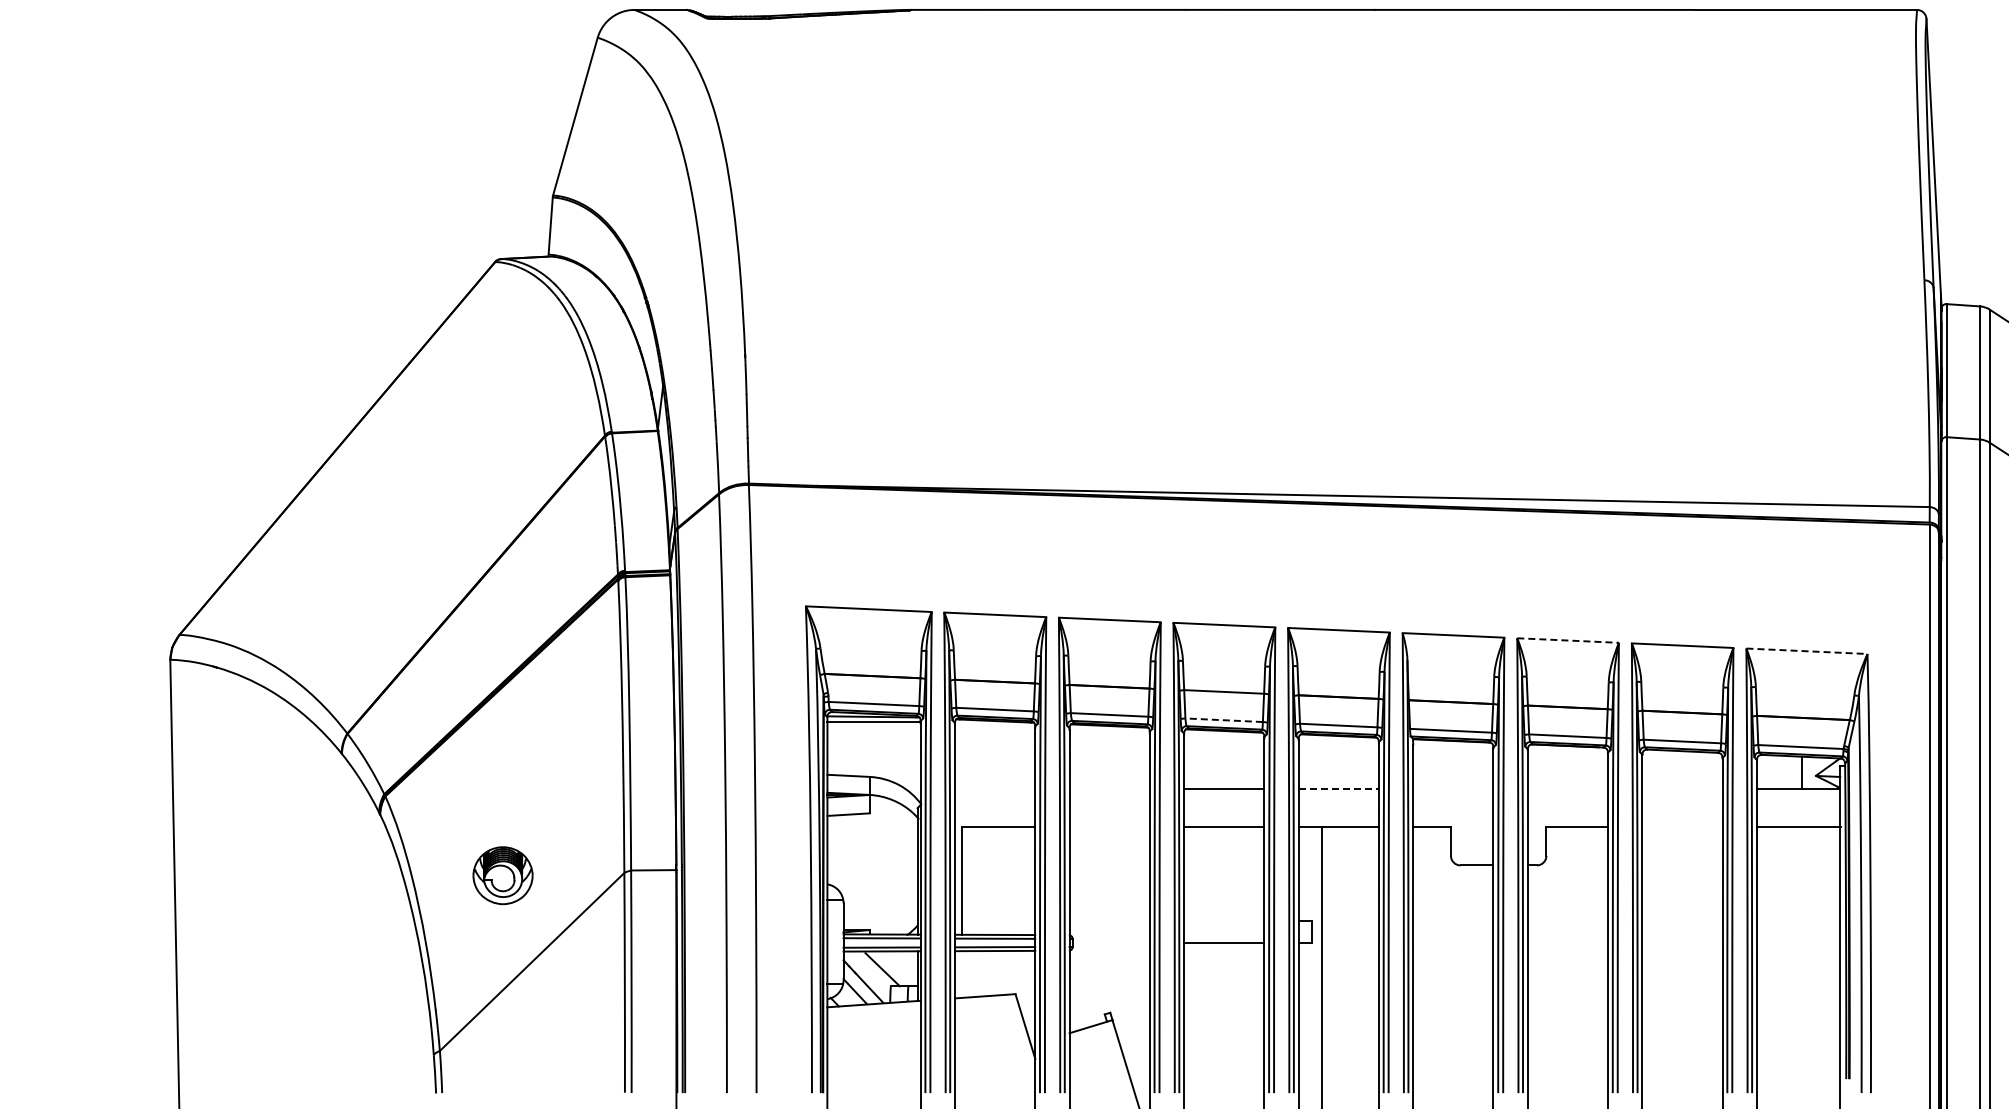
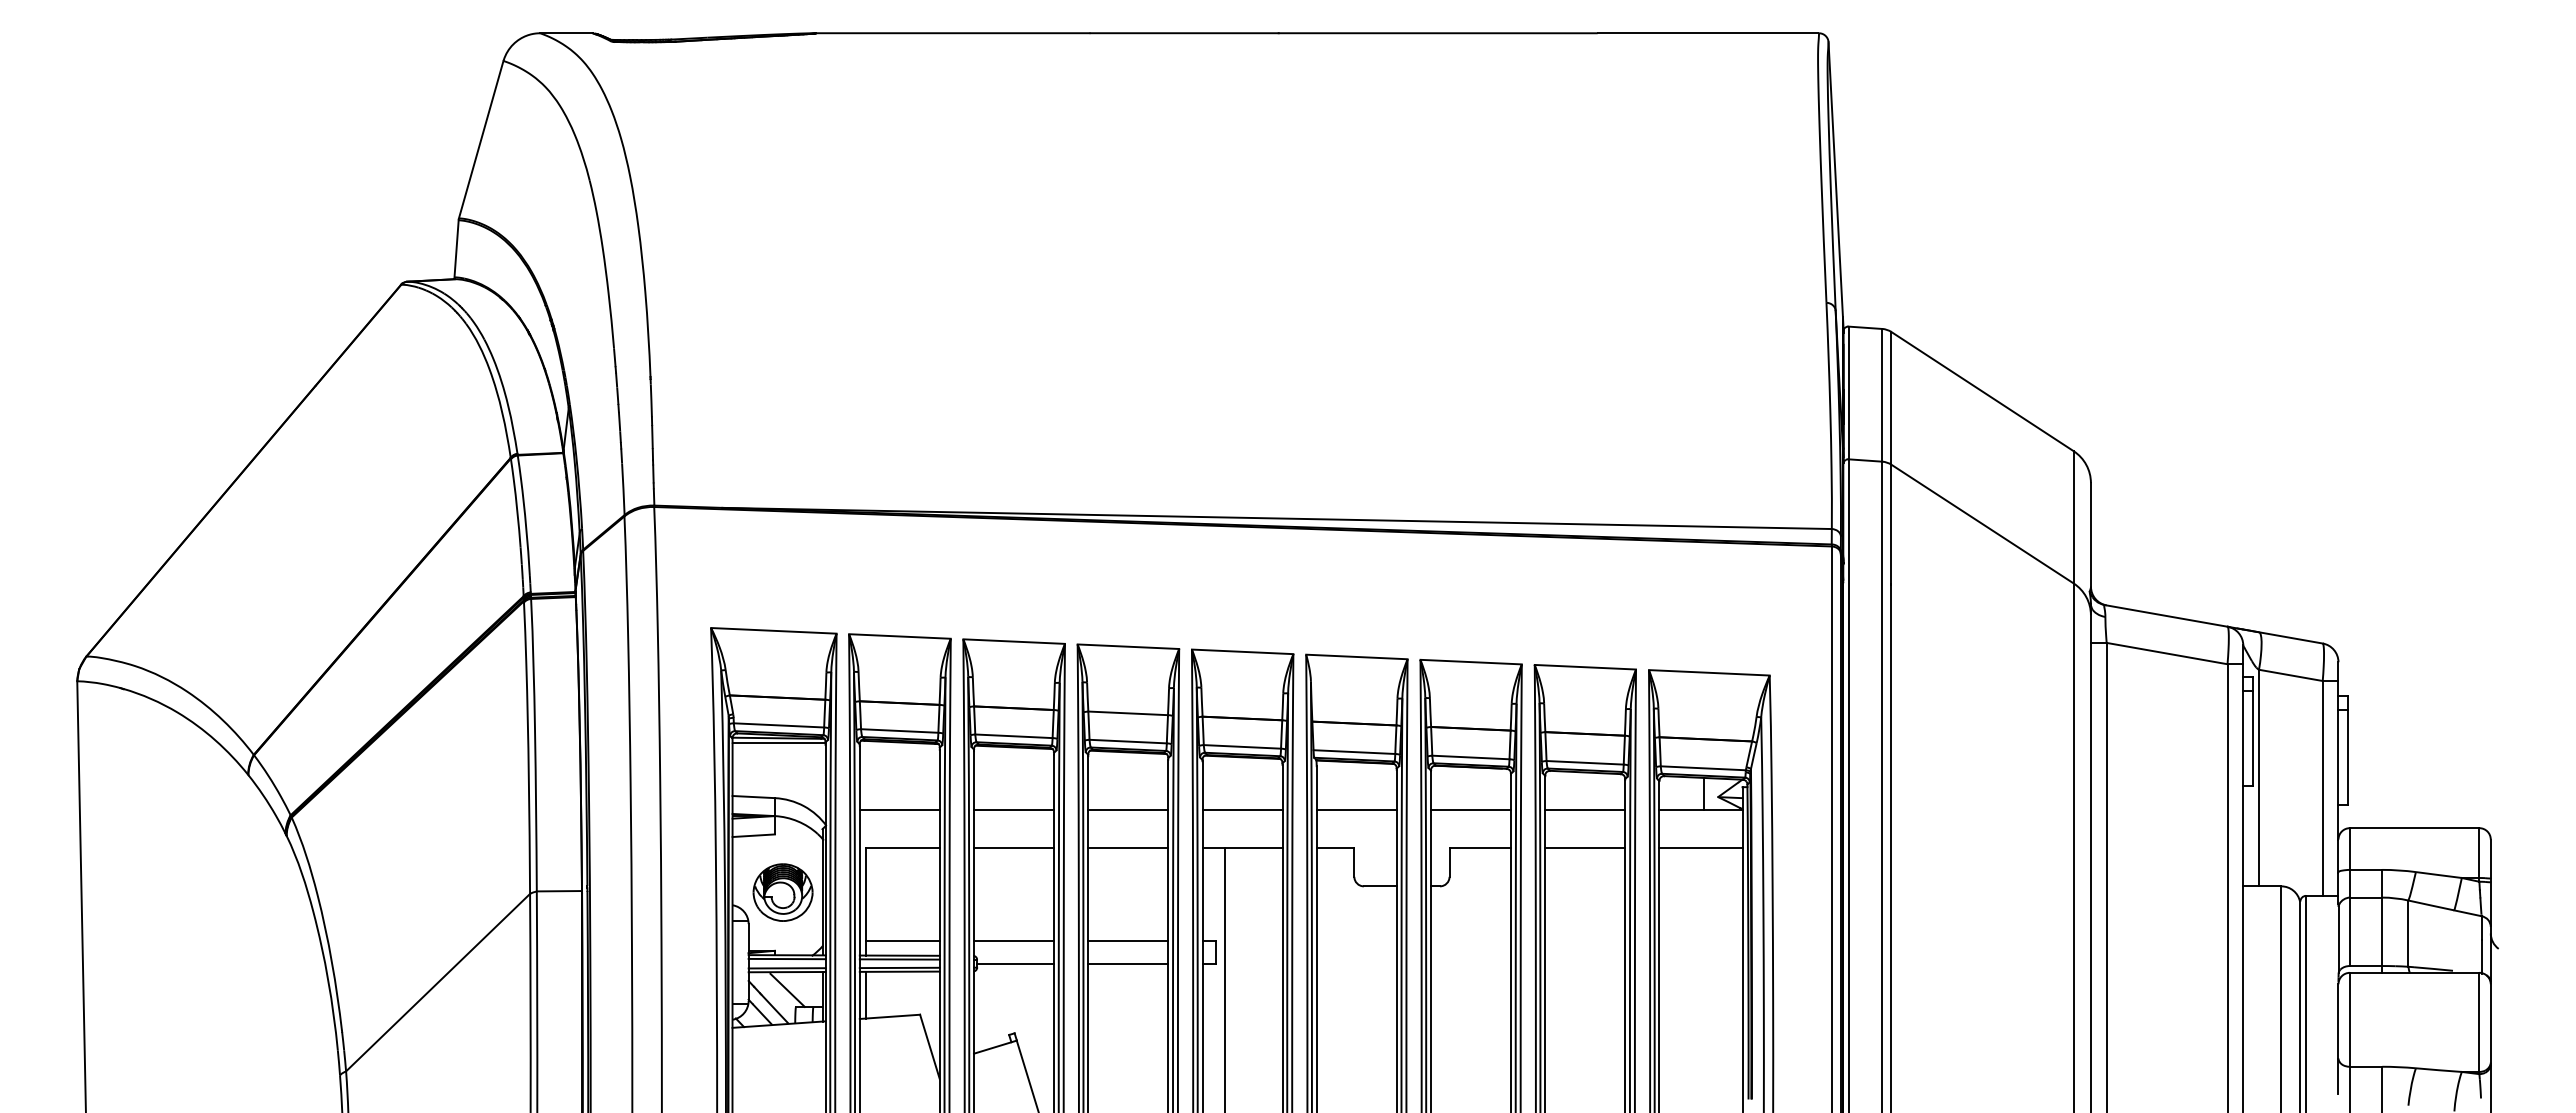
line: (1568, 640) -> (1471, 662), dashed -> solid
line: (1807, 650) -> (1709, 672), dashed -> solid
line: (1224, 720) -> (1128, 741), dashed -> solid
line: (994, 789) -> (899, 810), added
line: (1110, 789) -> (1014, 810), added
line: (1338, 789) -> (1242, 810), dashed -> solid
line: (1453, 789) -> (1356, 810), added
line: (1567, 789) -> (1470, 810), added
line: (1682, 789) -> (1585, 810), added
line: (1110, 827) -> (1014, 848), added
line: (1682, 827) -> (1585, 848), added
part: (502, 875) -> (782, 892), moved
line: (997, 920) -> (902, 941), added
line: (1110, 920) -> (1014, 941), added
line: (1224, 920) -> (1128, 941), added
line: (1111, 943) -> (1015, 964), added
line: (961, 973) -> (866, 994), added

